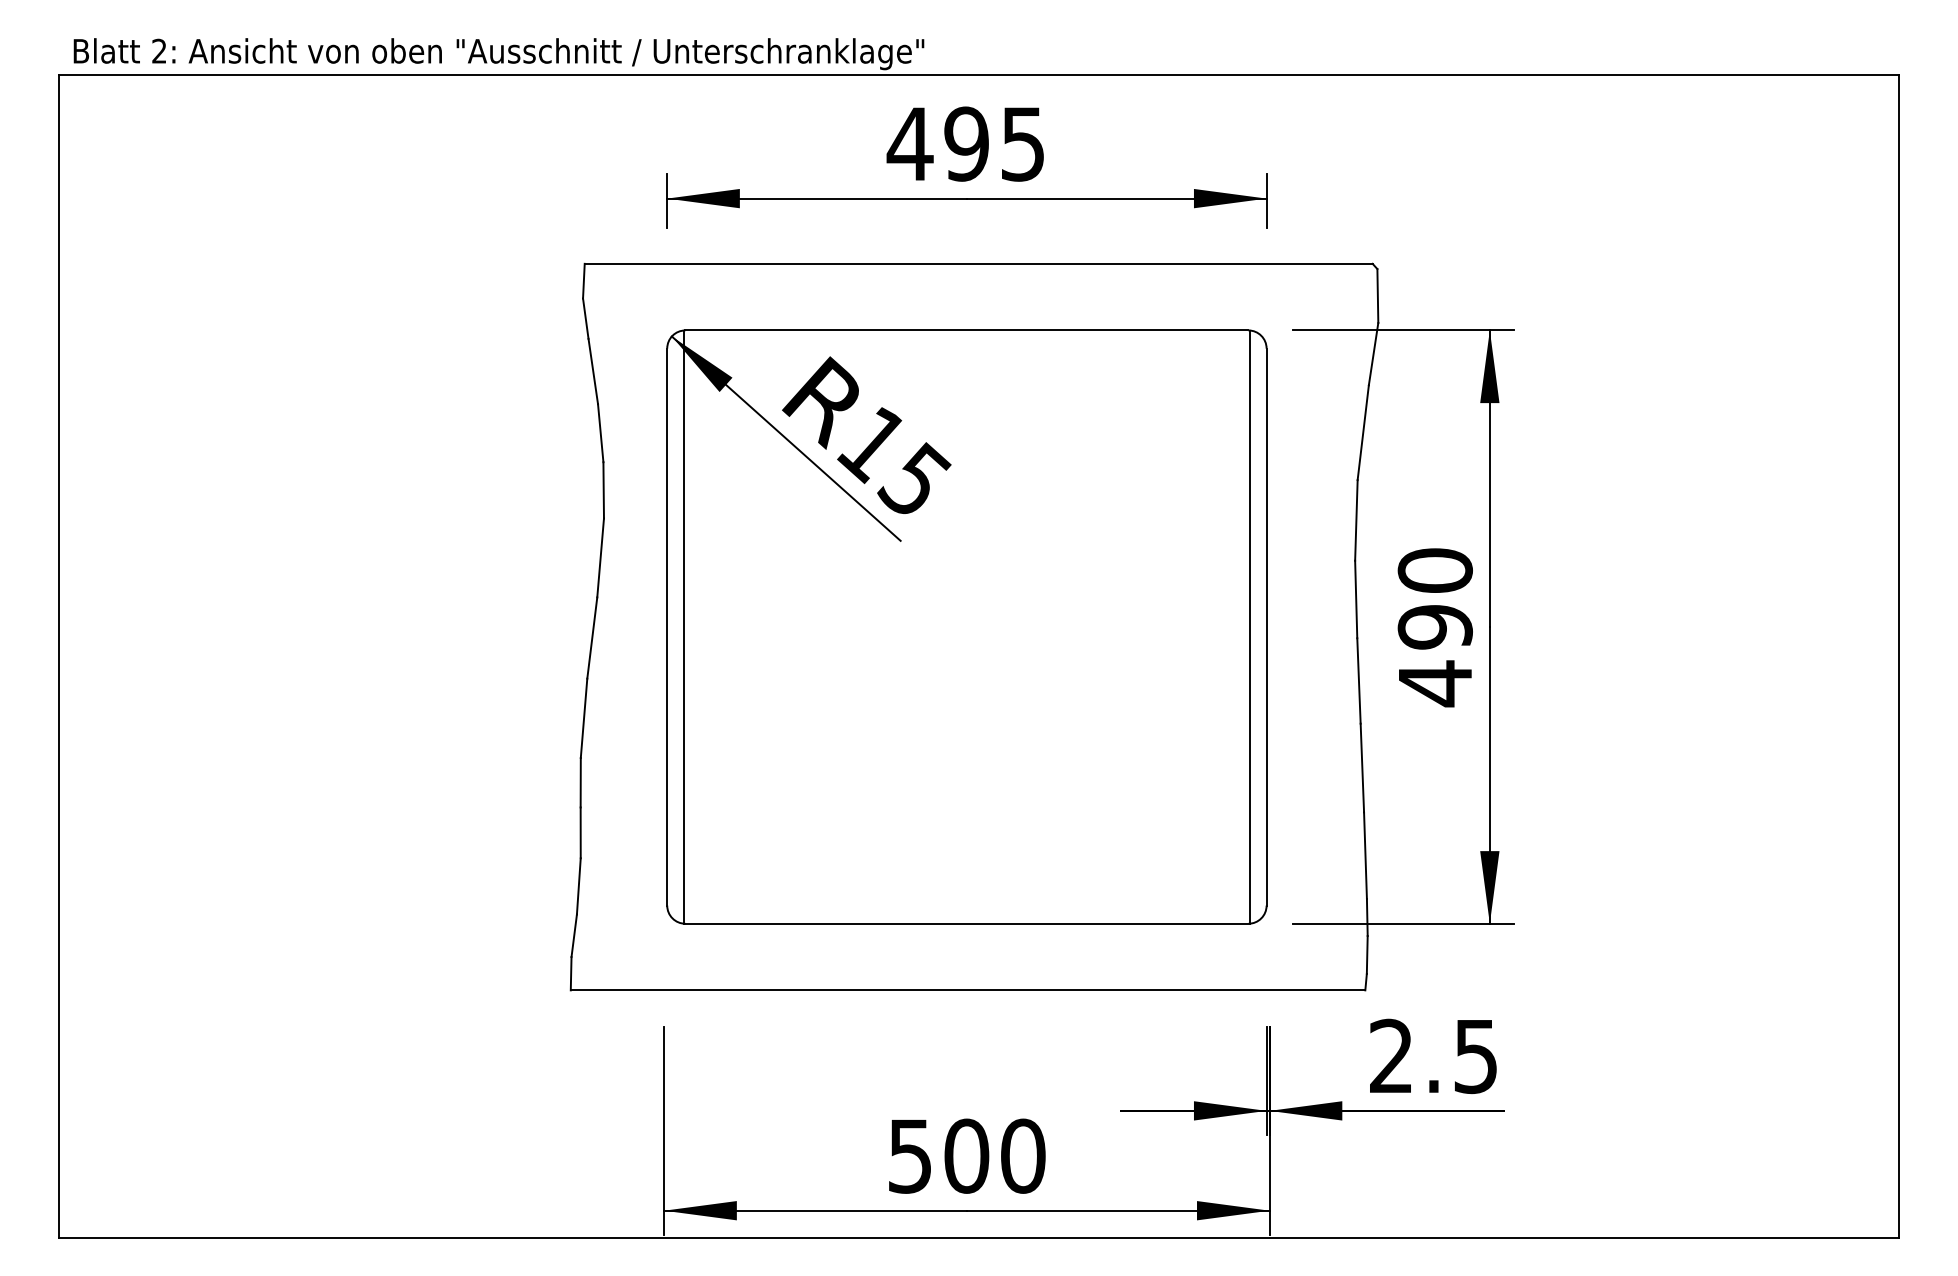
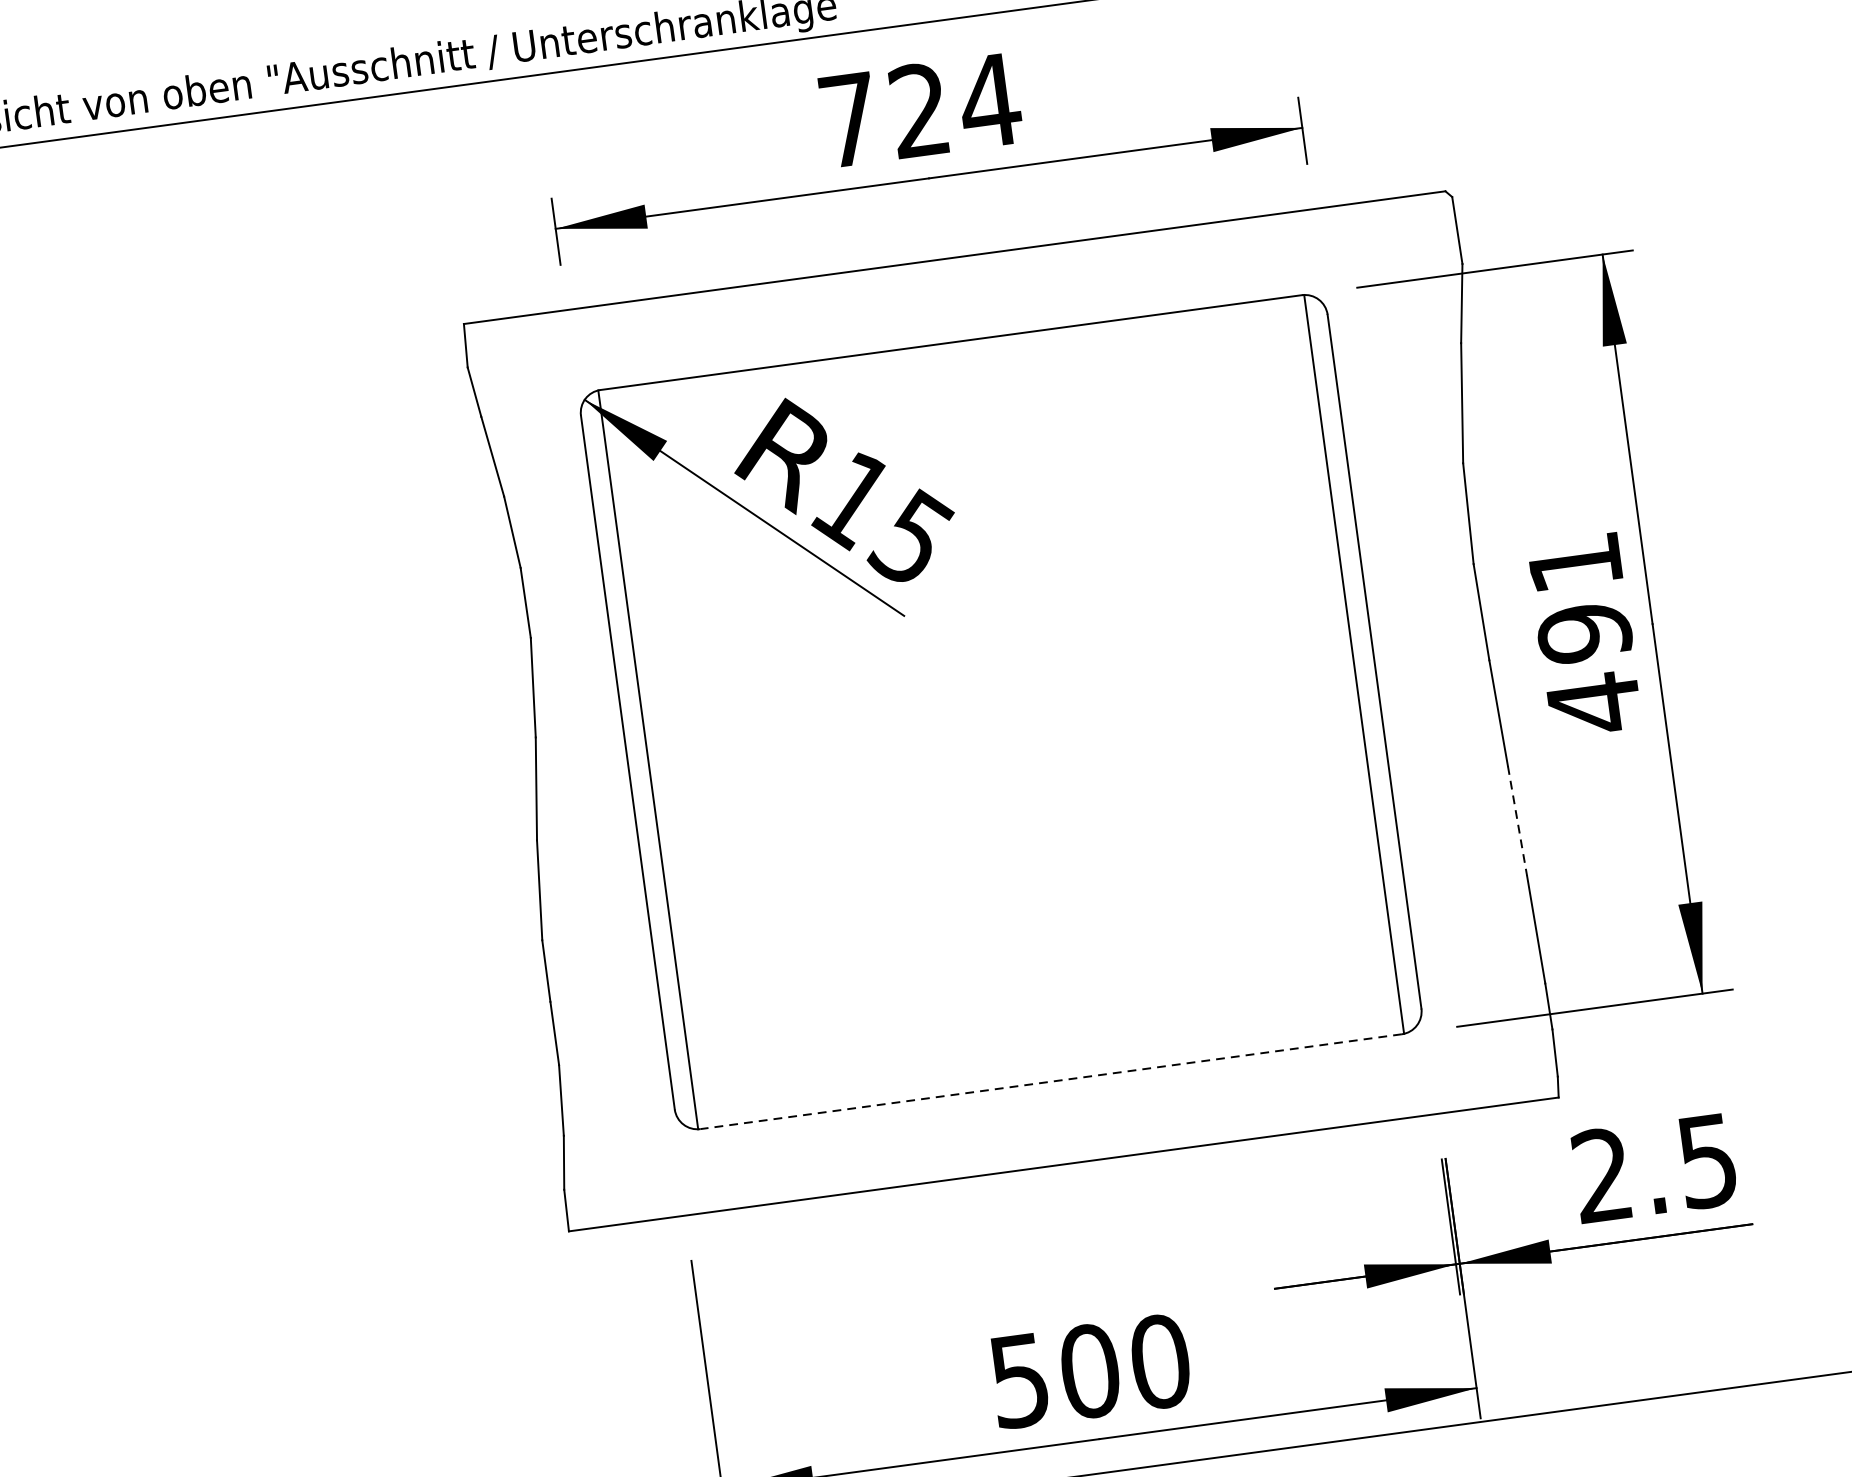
text: (966, 143) -> (919, 109), 495 -> 724
text: (1434, 570) -> (1574, 562), 490 -> 491
line: (1362, 768) -> (1517, 821), solid -> dashed
line: (966, 923) -> (1050, 1081), solid -> dashed

